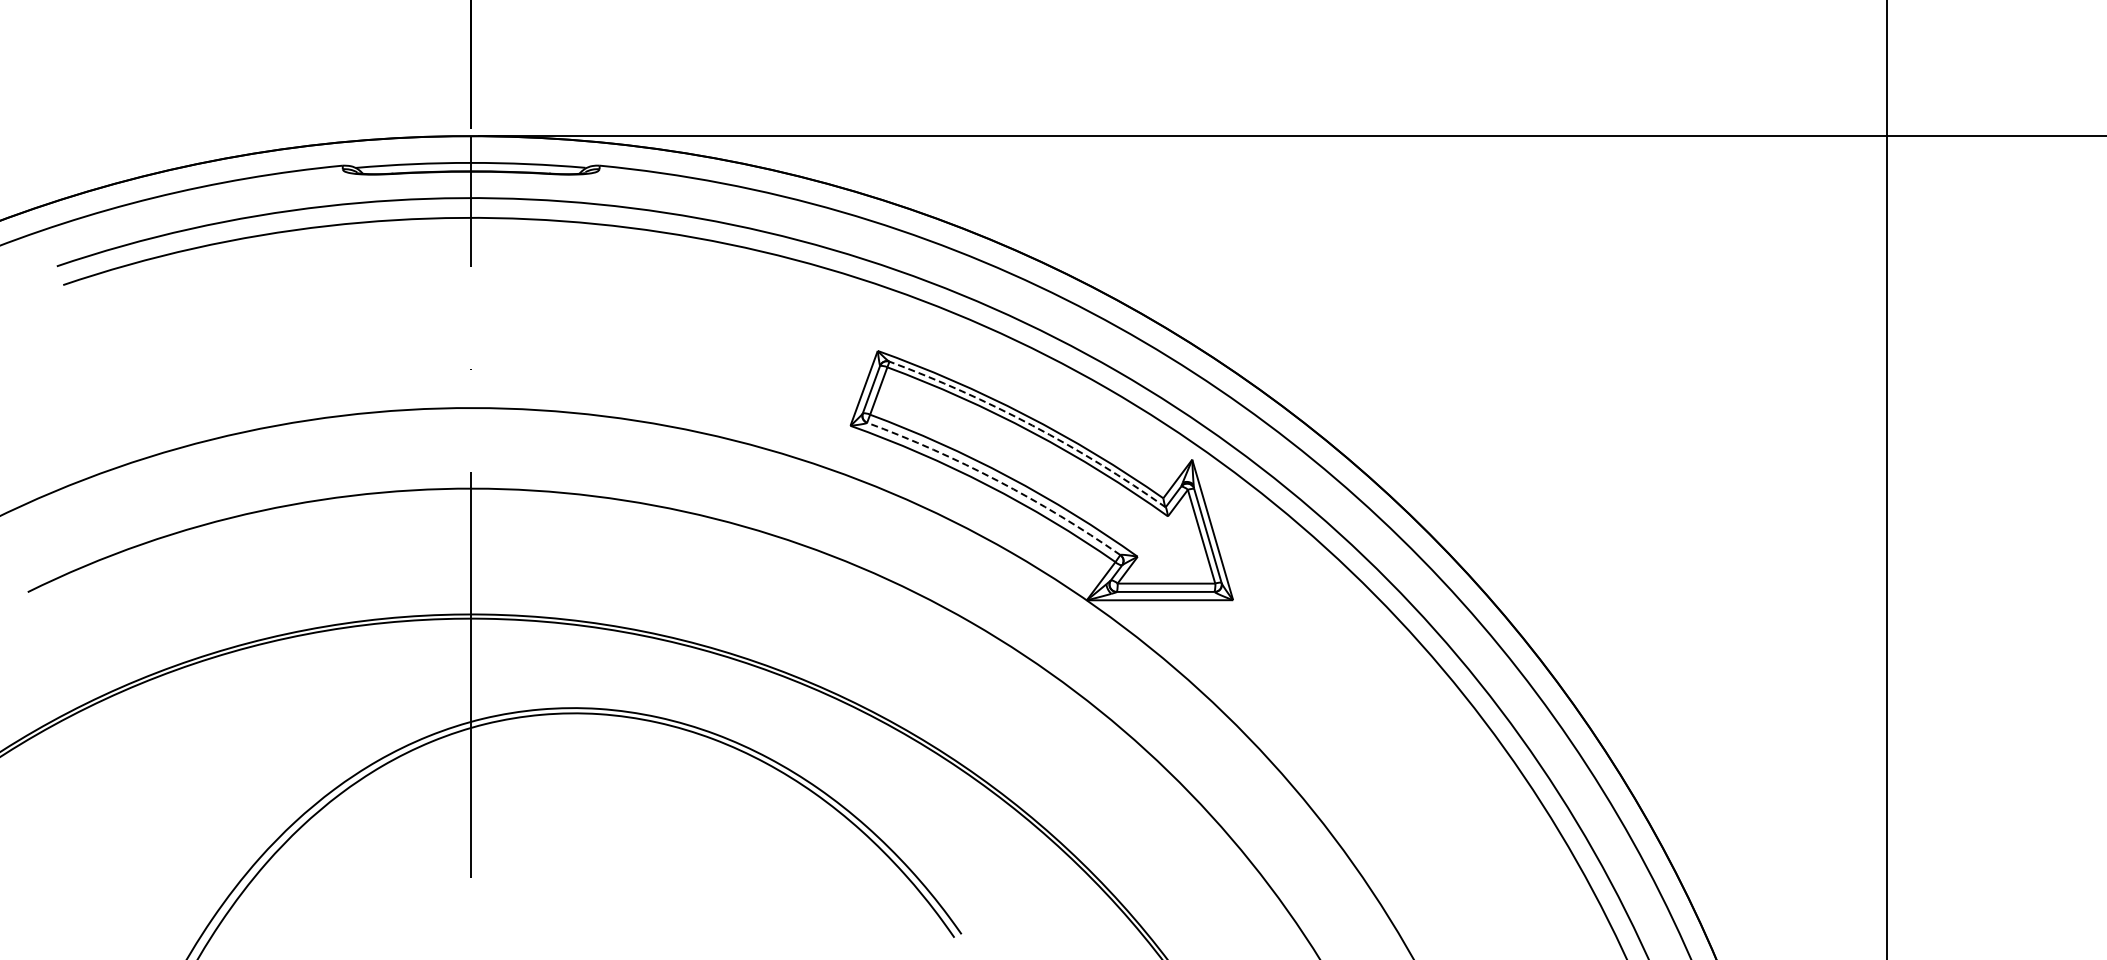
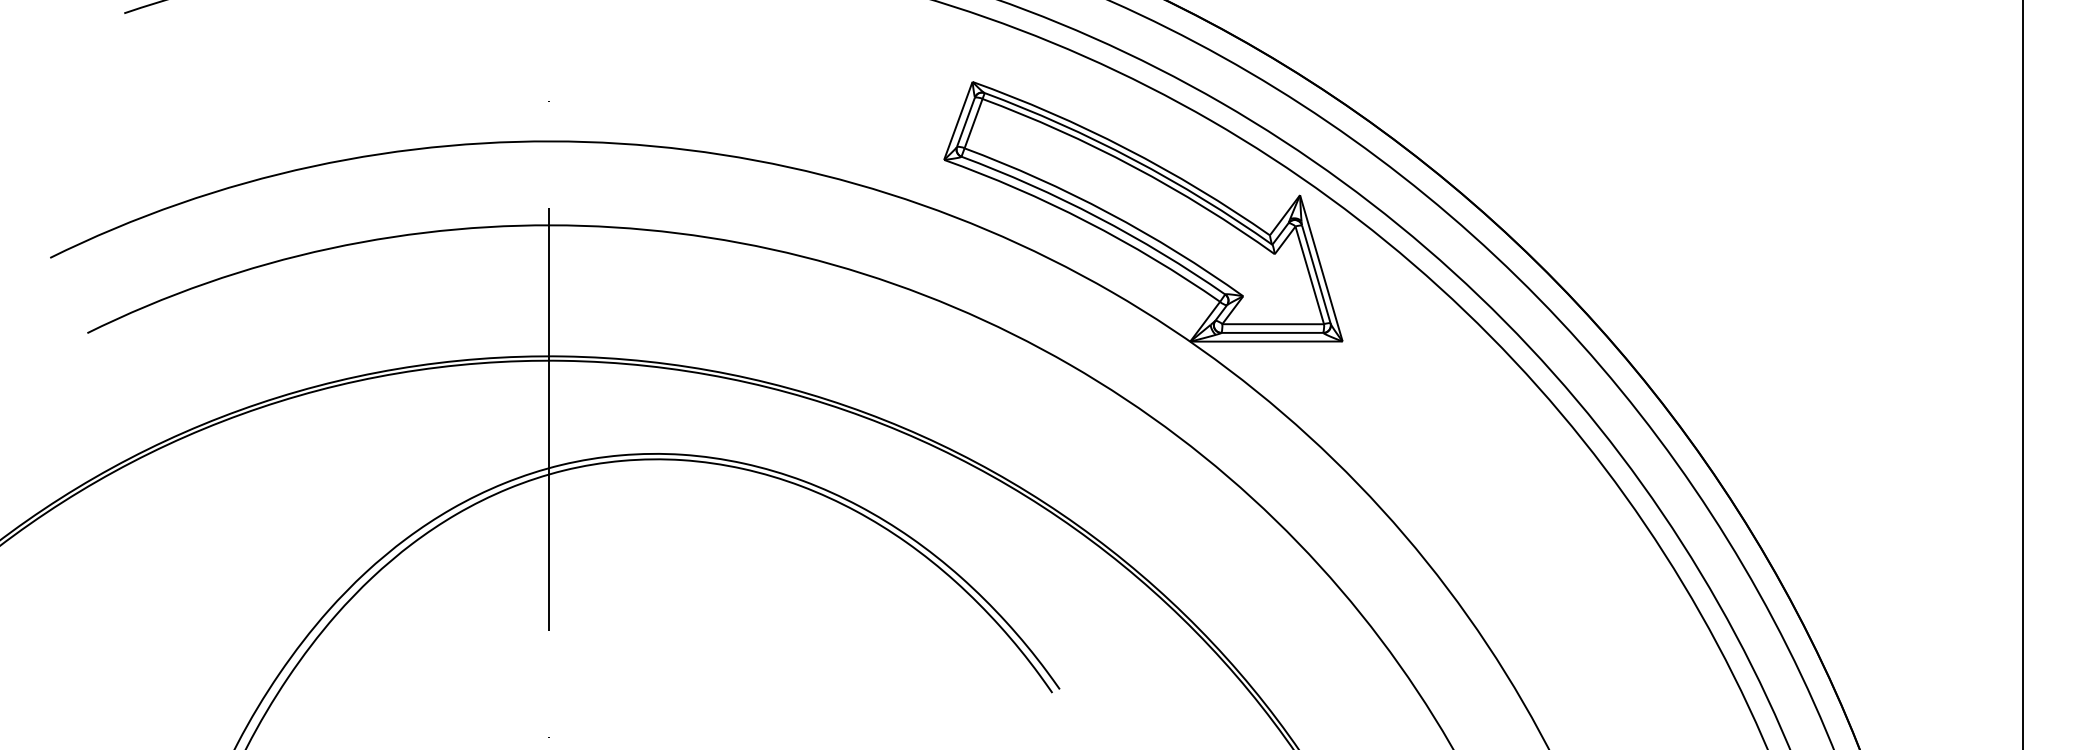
arc: (1032, 425) -> (1133, 159), dashed -> solid
arc: (997, 480) -> (1097, 216), dashed -> solid

